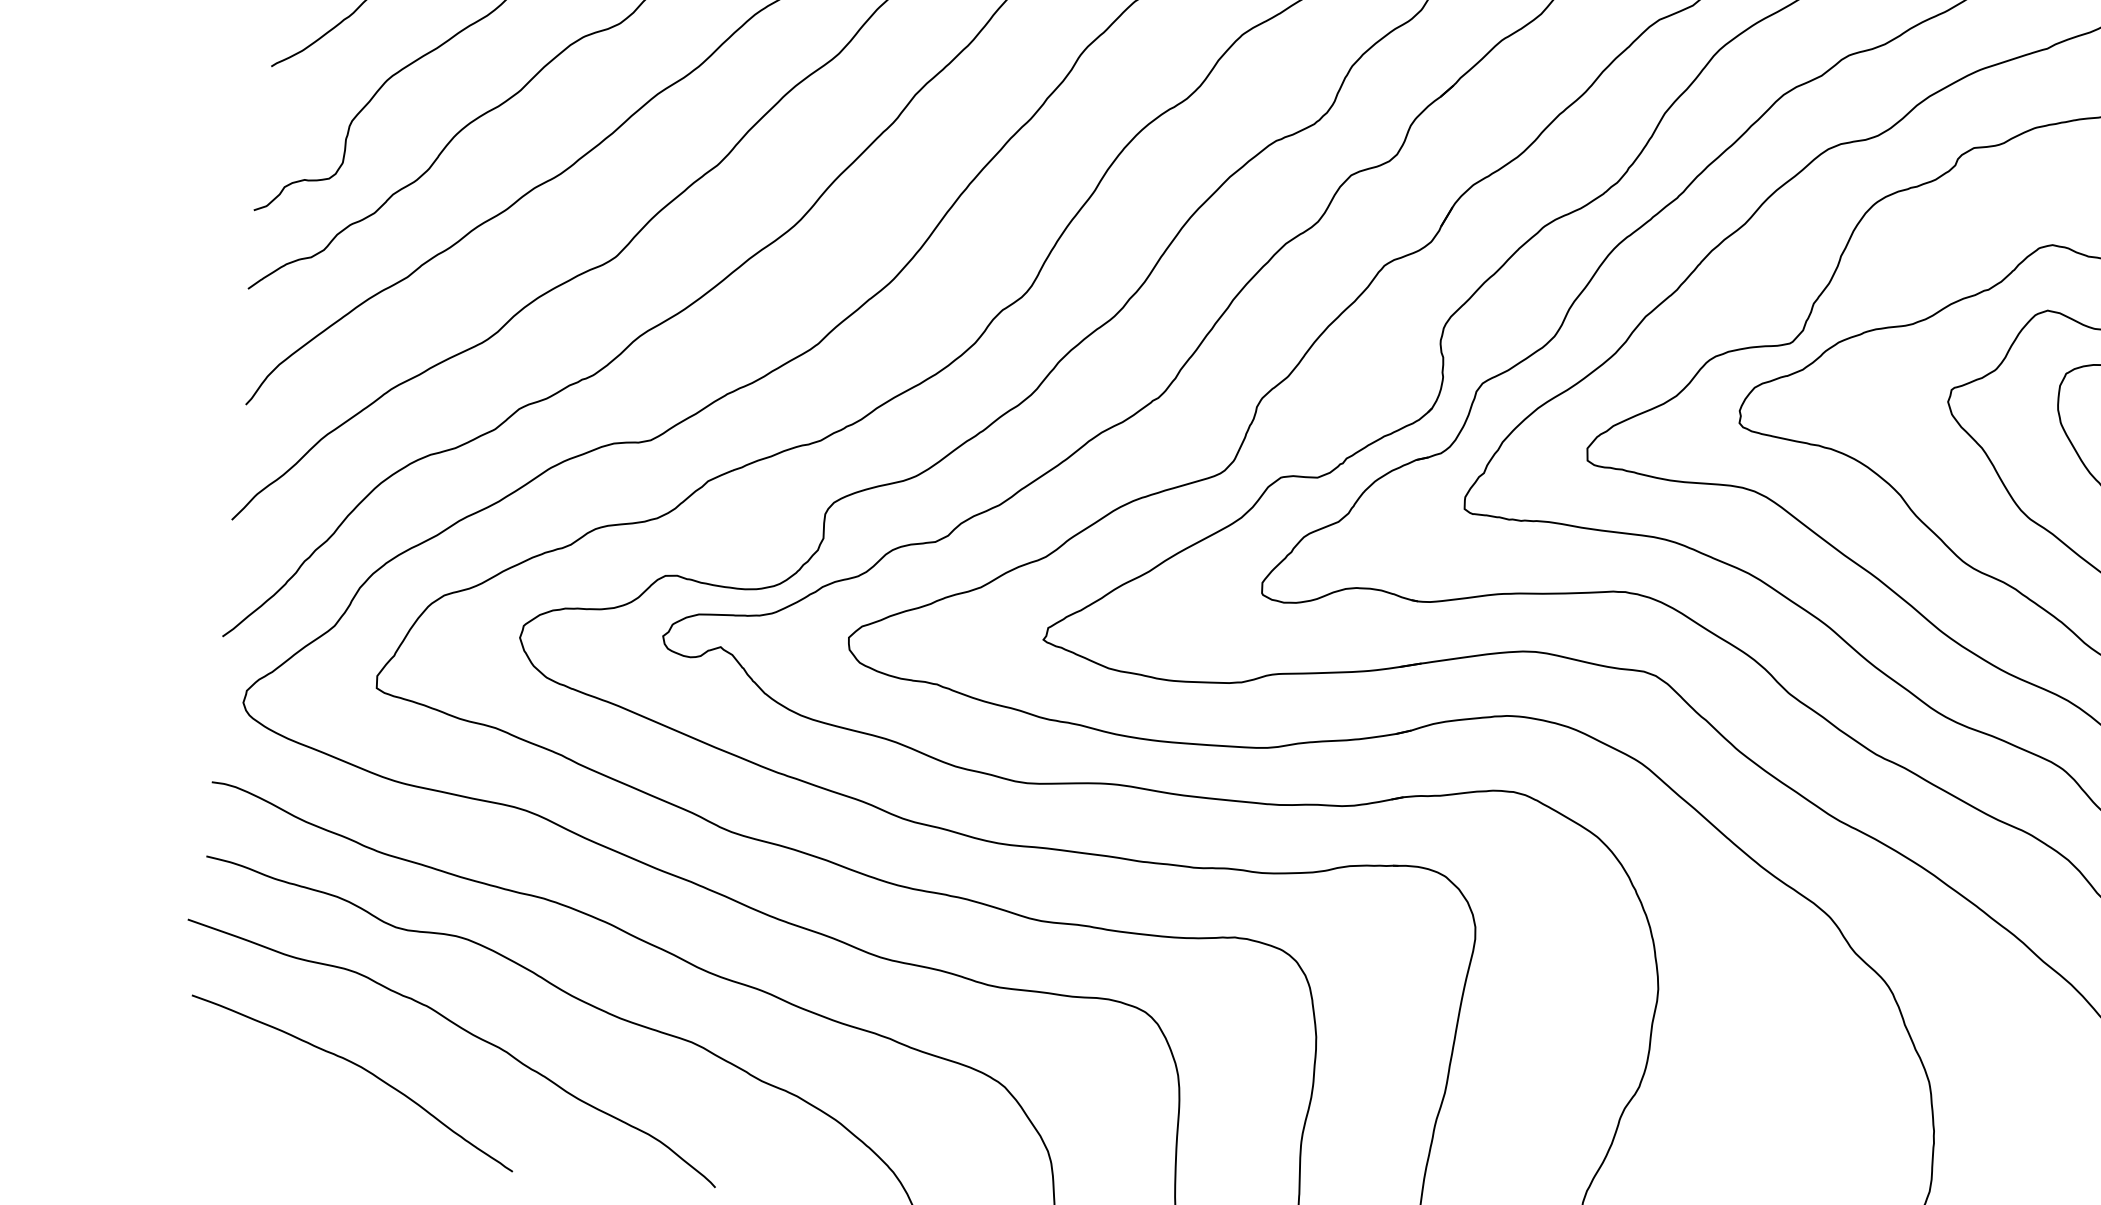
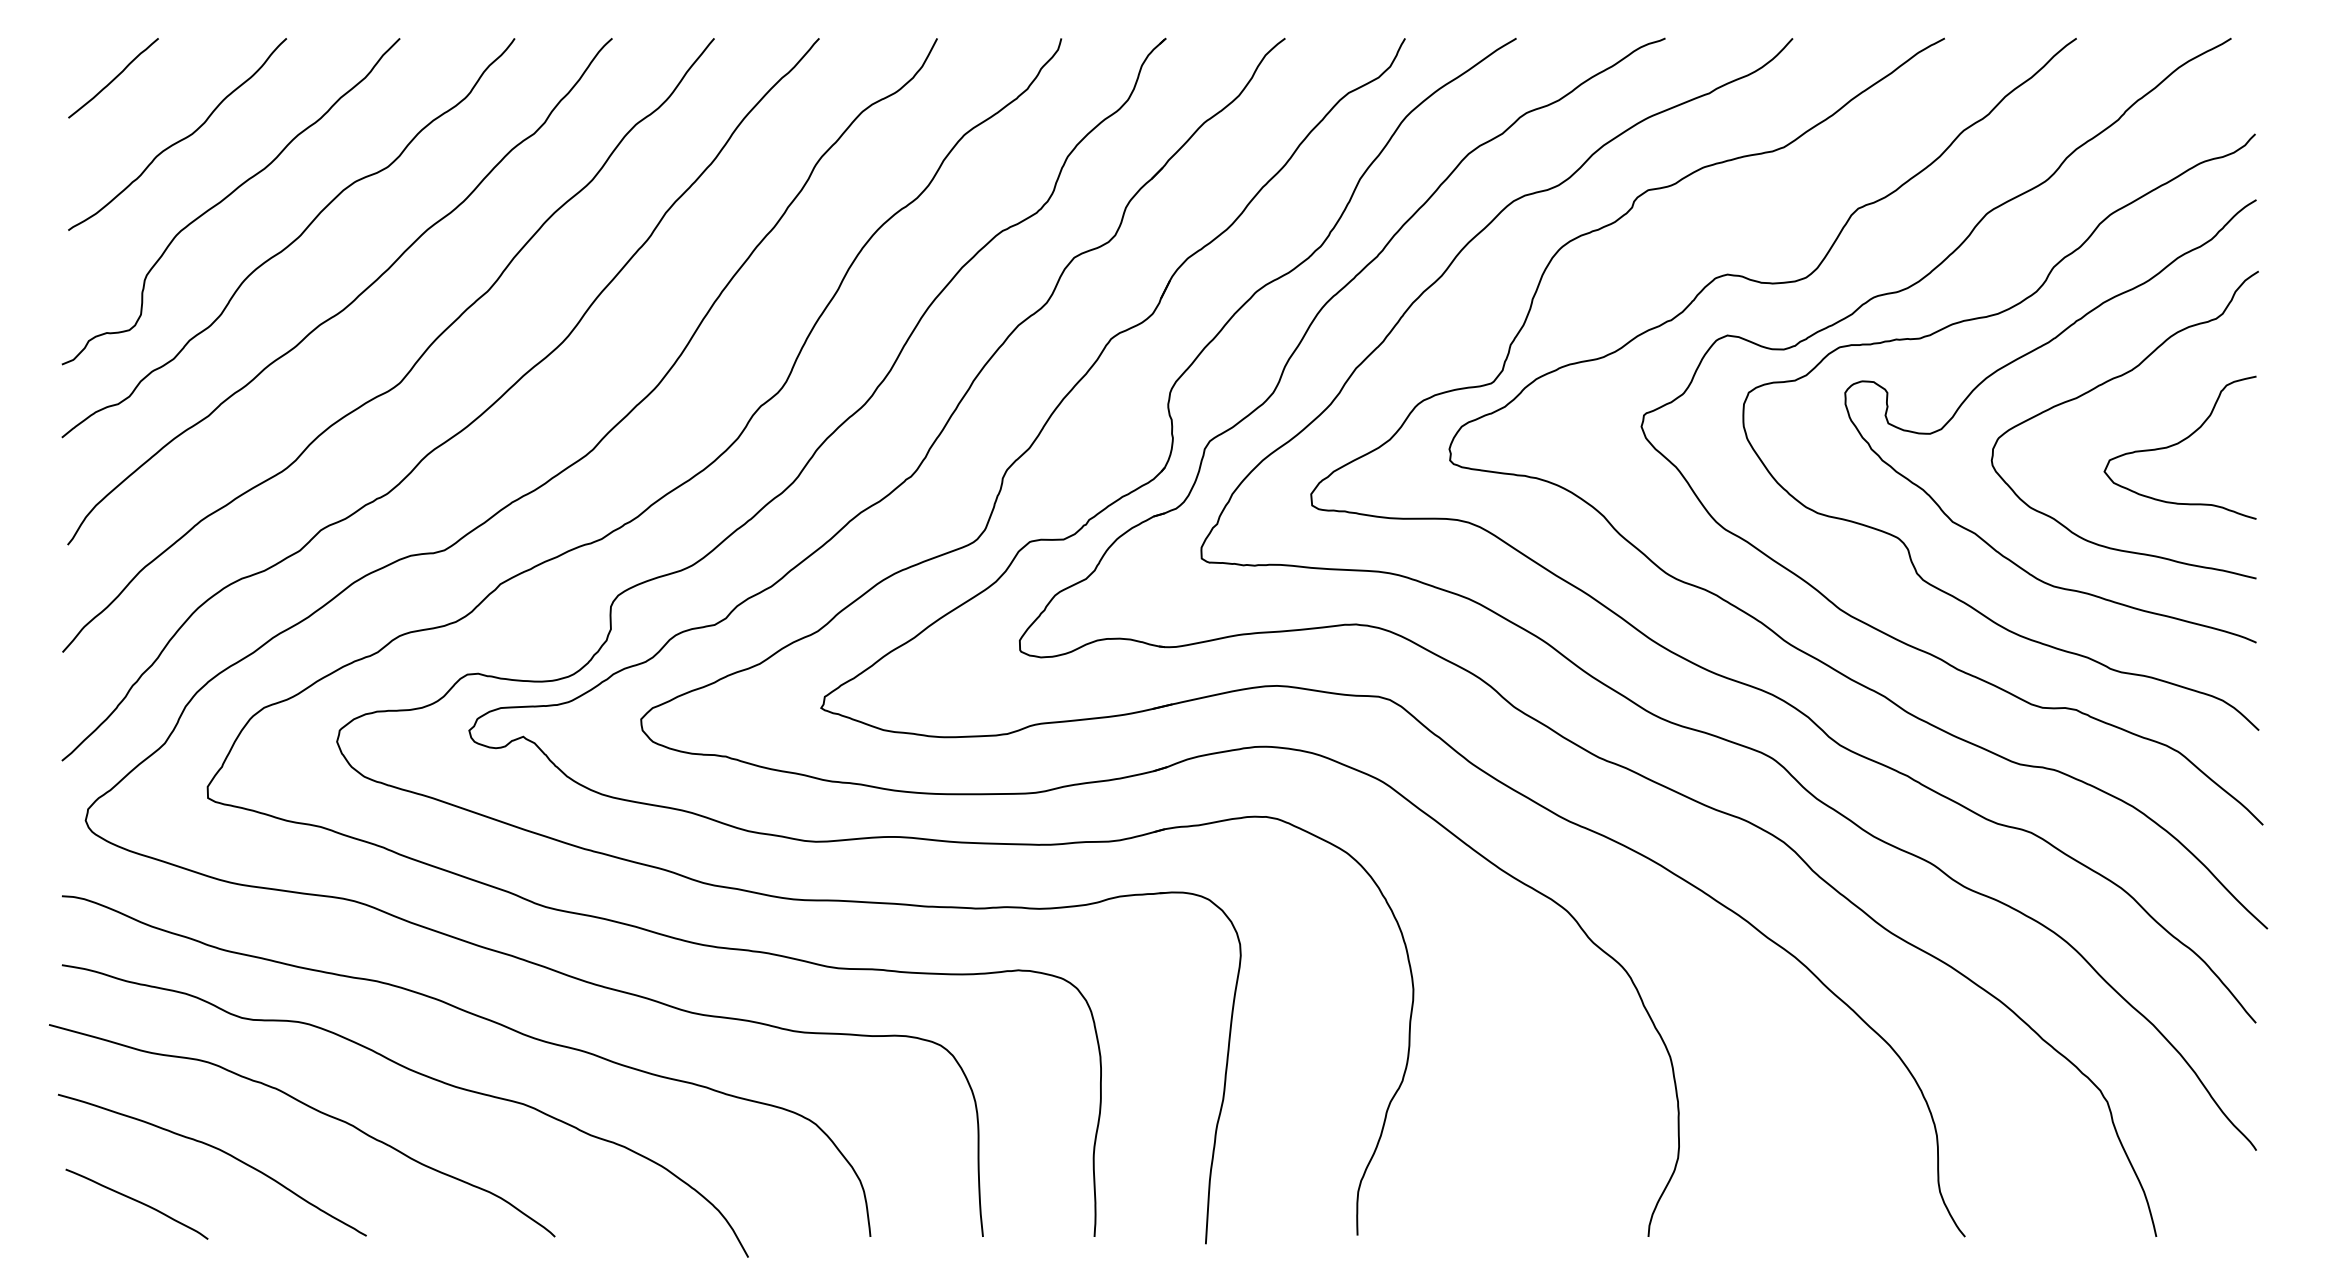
curve: (268, 1117) -> (137, 1202), added

